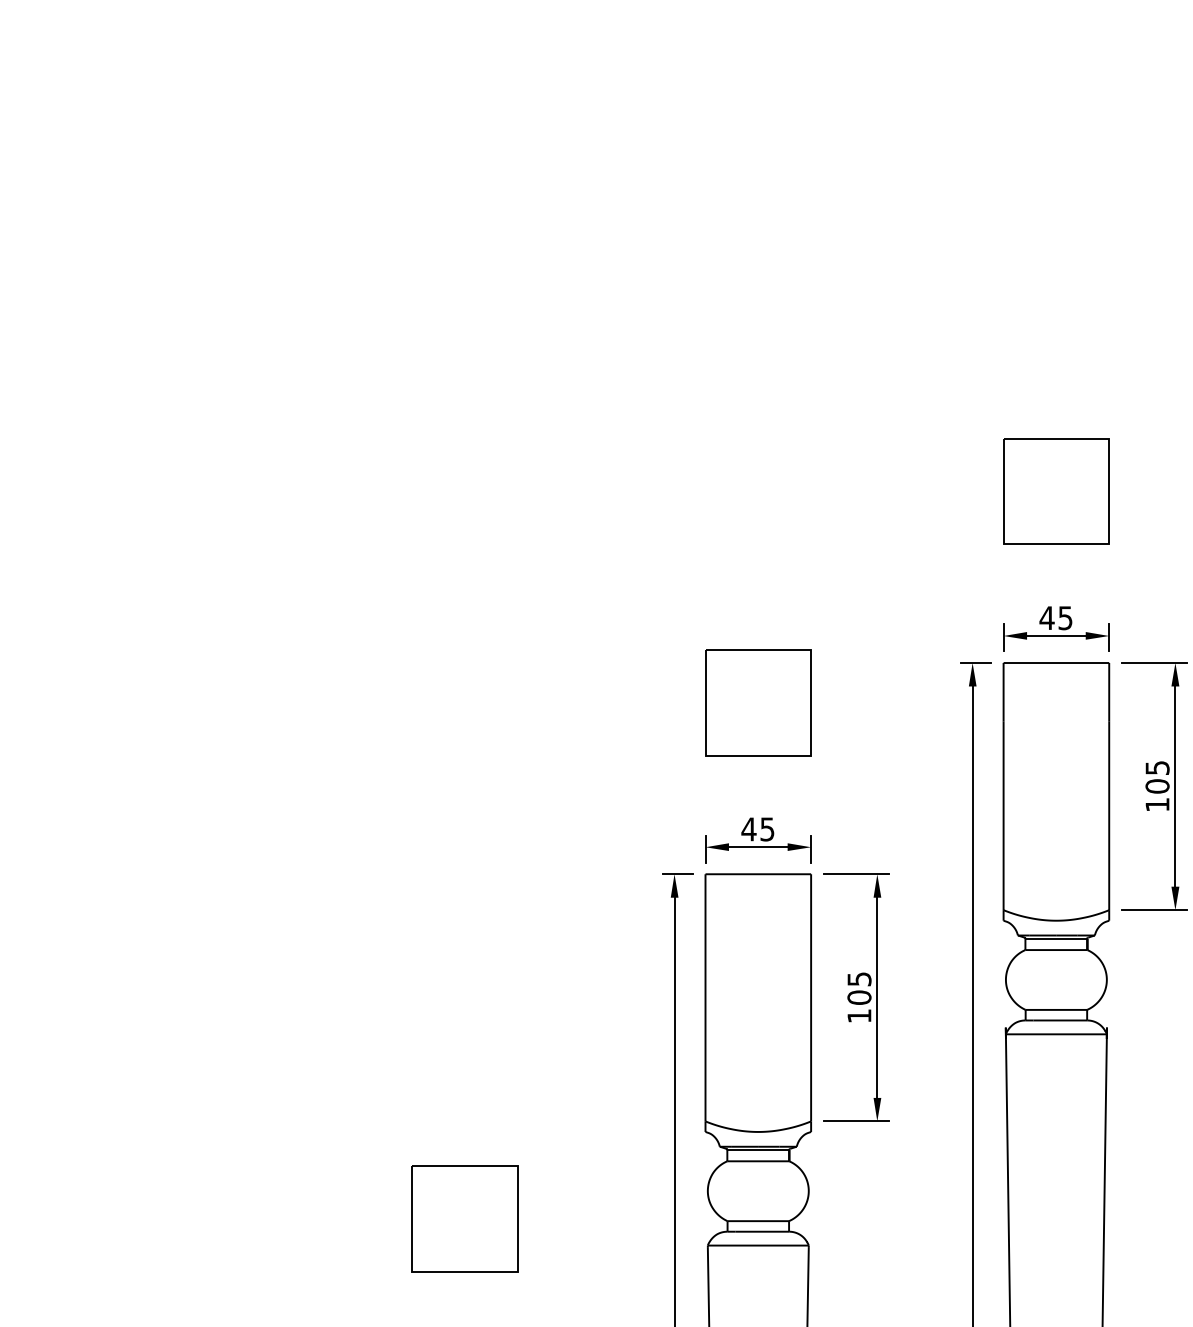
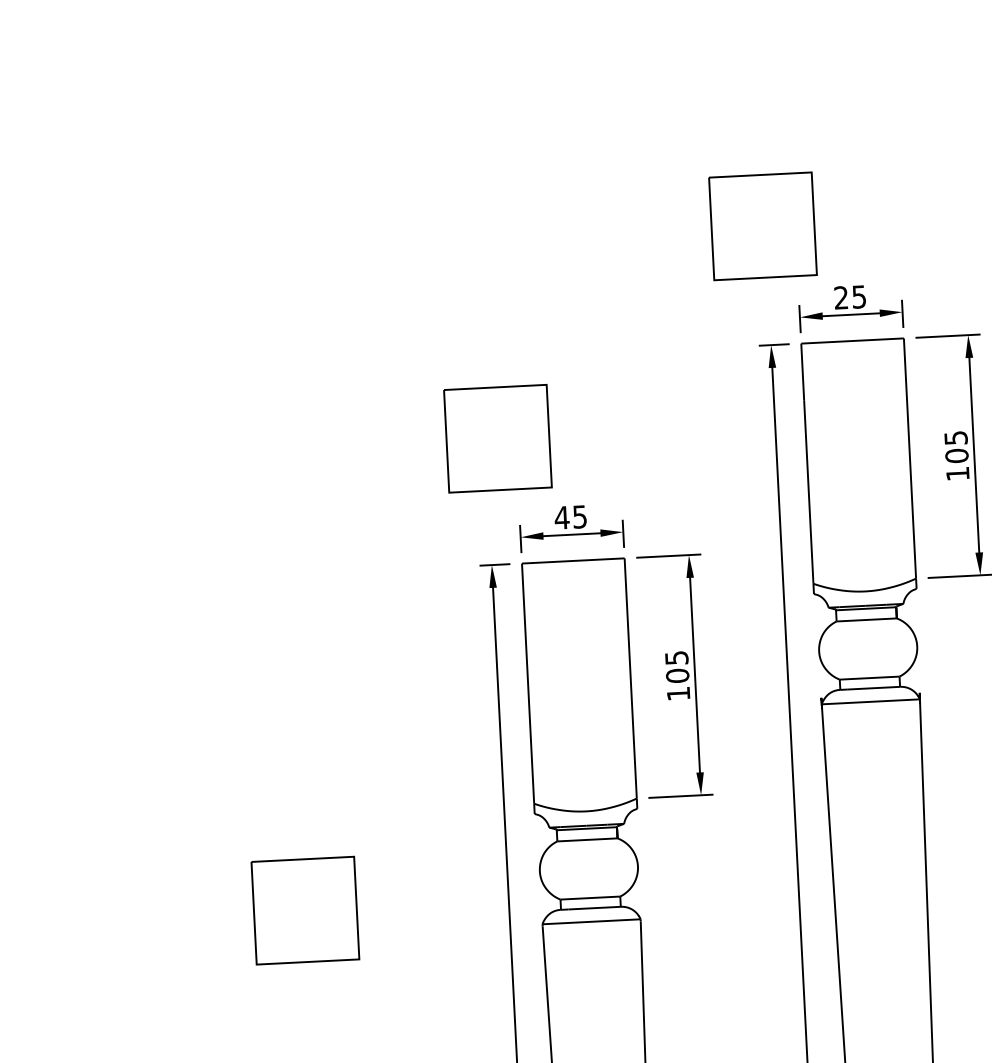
part: (1056, 491) -> (763, 226), moved
text: (1046, 617) -> (840, 297), 45 -> 25
part: (758, 702) -> (498, 438), moved

